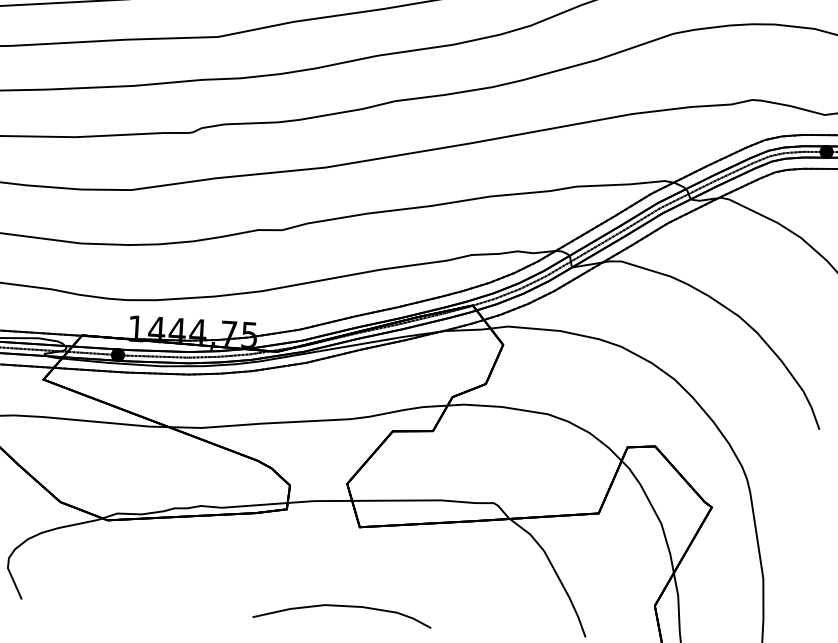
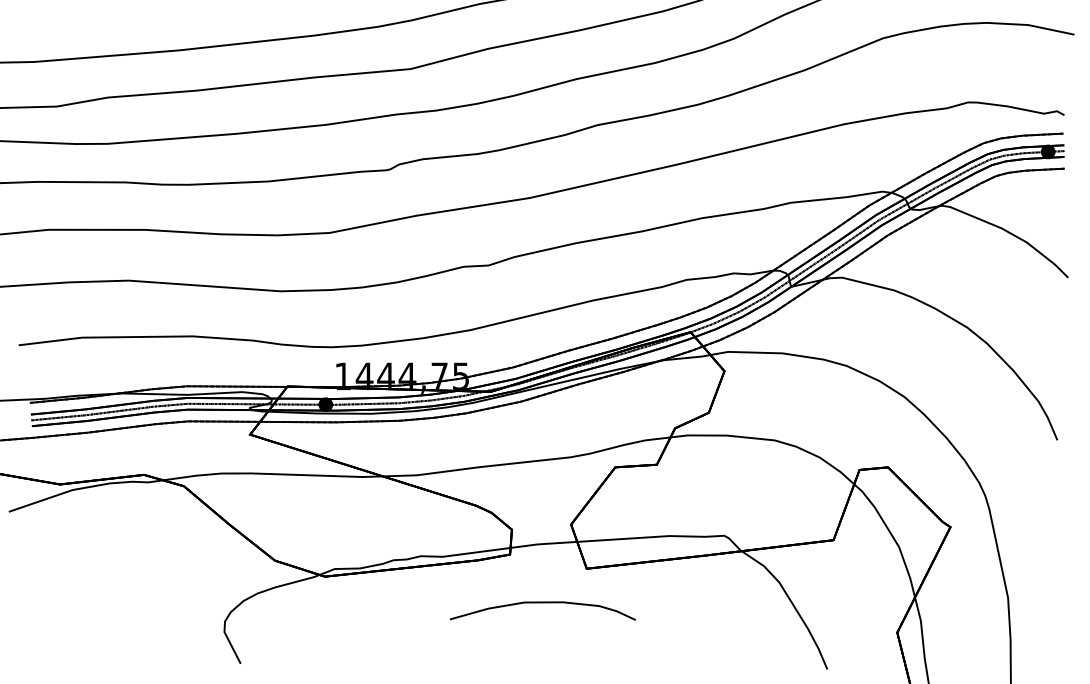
curve: (342, 607) -> (542, 603), moved

